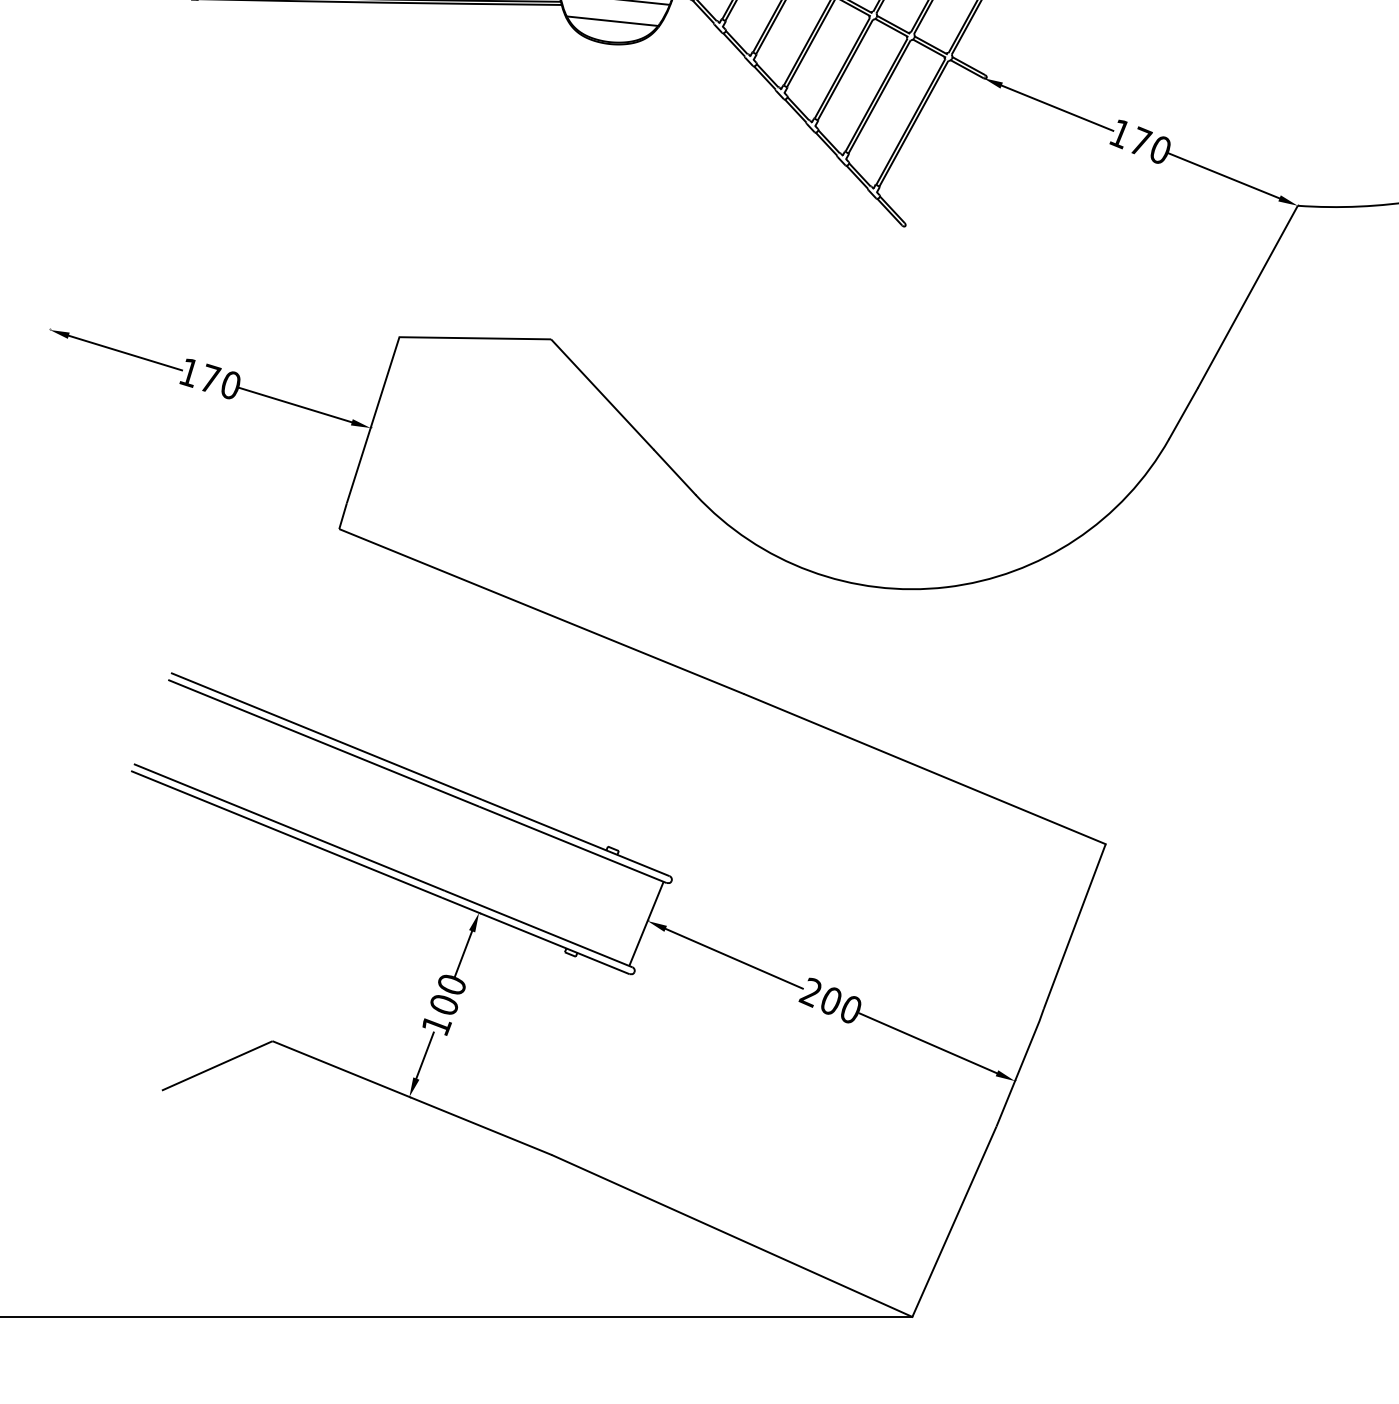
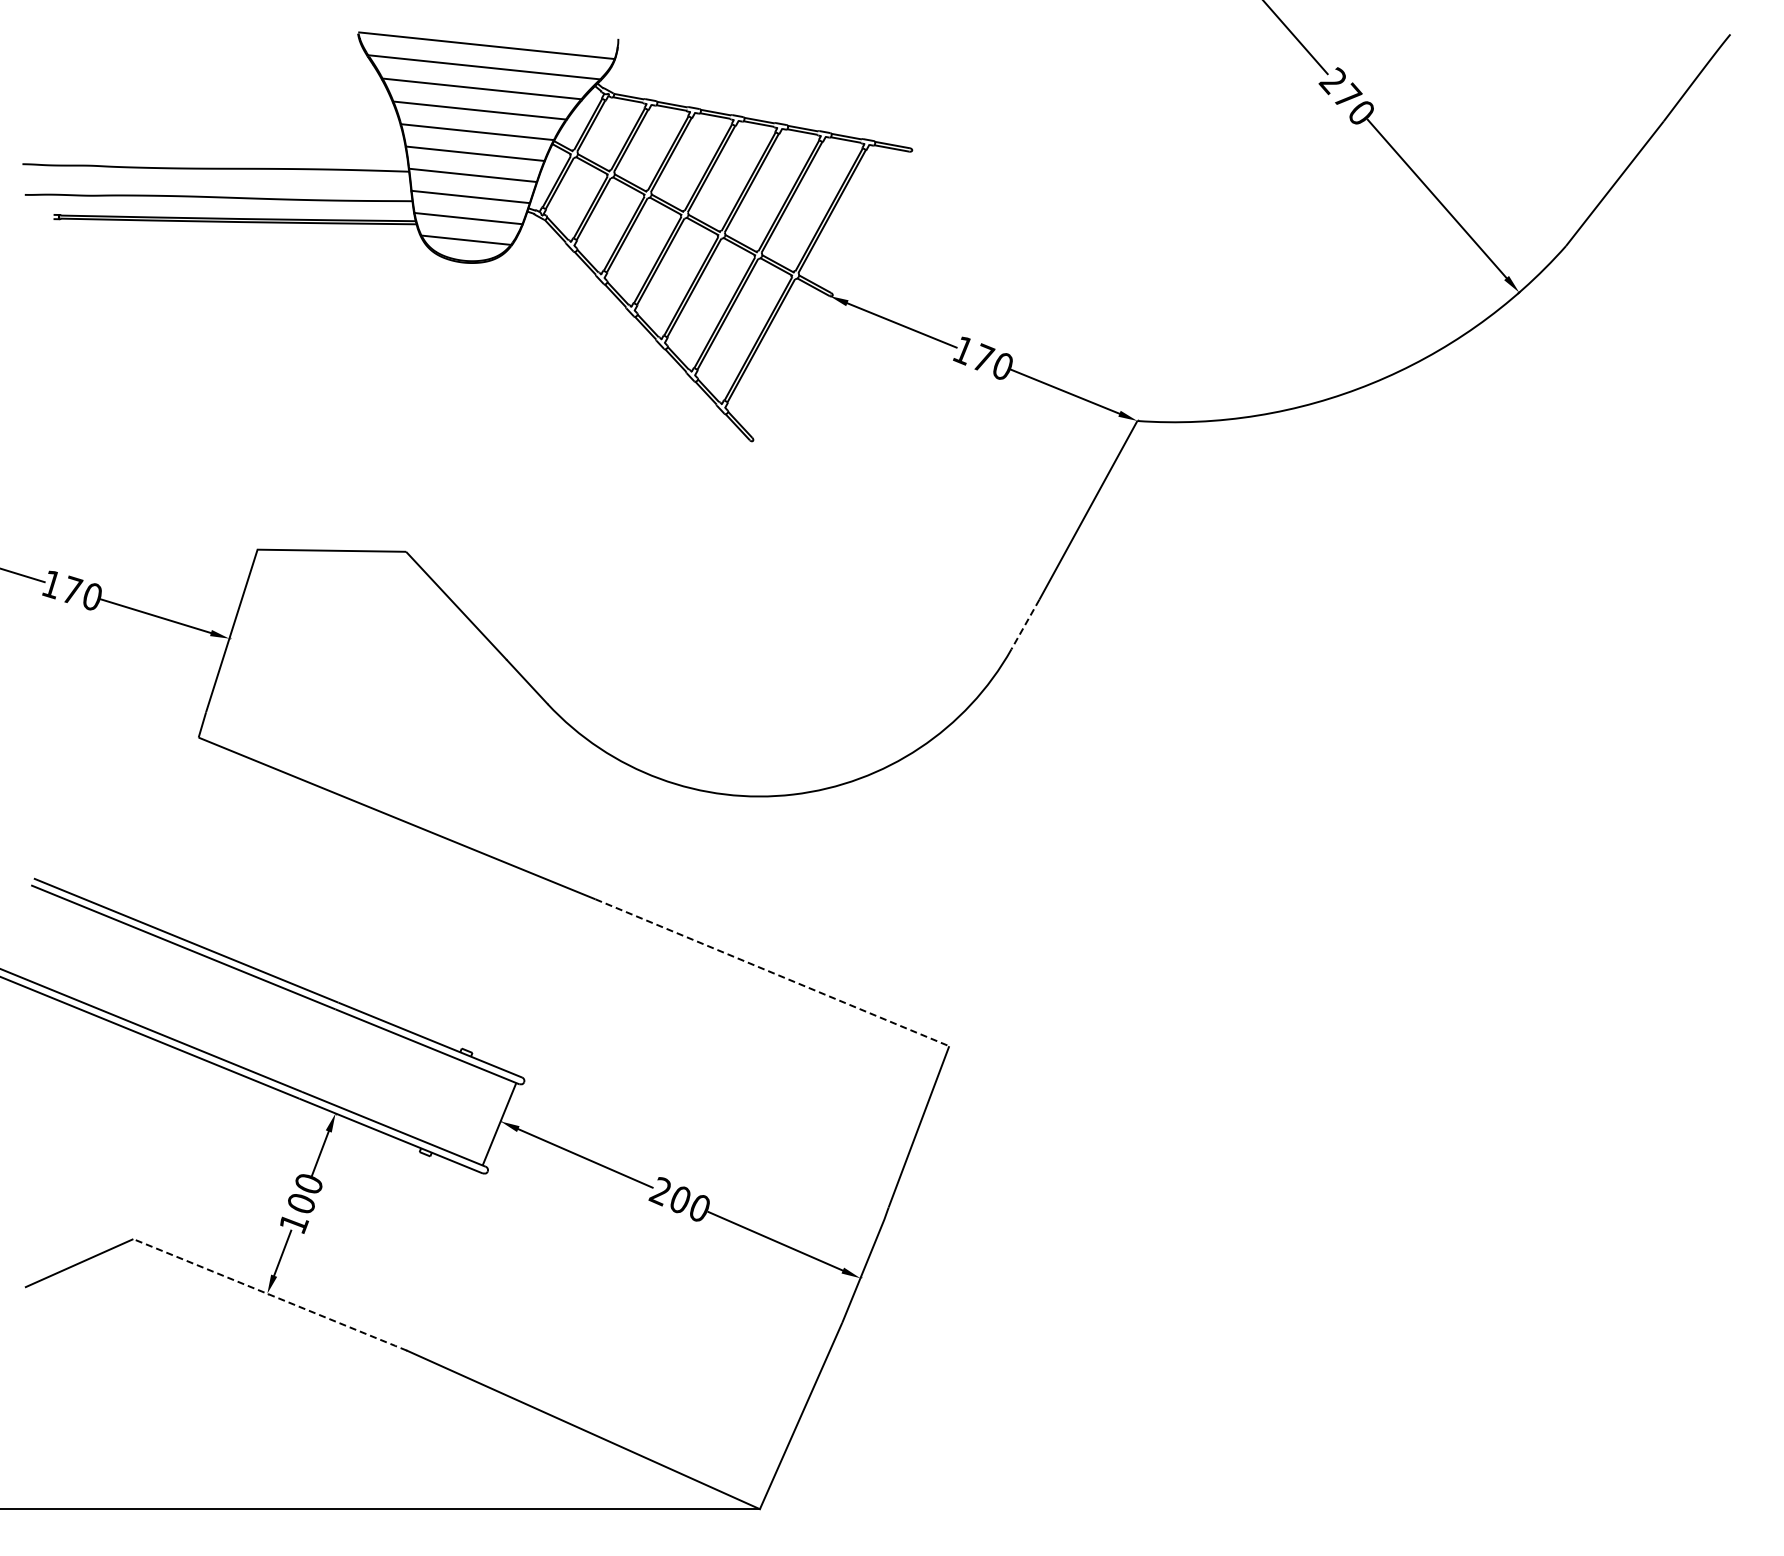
line: (1183, 413) -> (1025, 624), solid -> dashed
line: (925, 768) -> (772, 972), solid -> dashed
line: (412, 1097) -> (270, 1294), solid -> dashed

